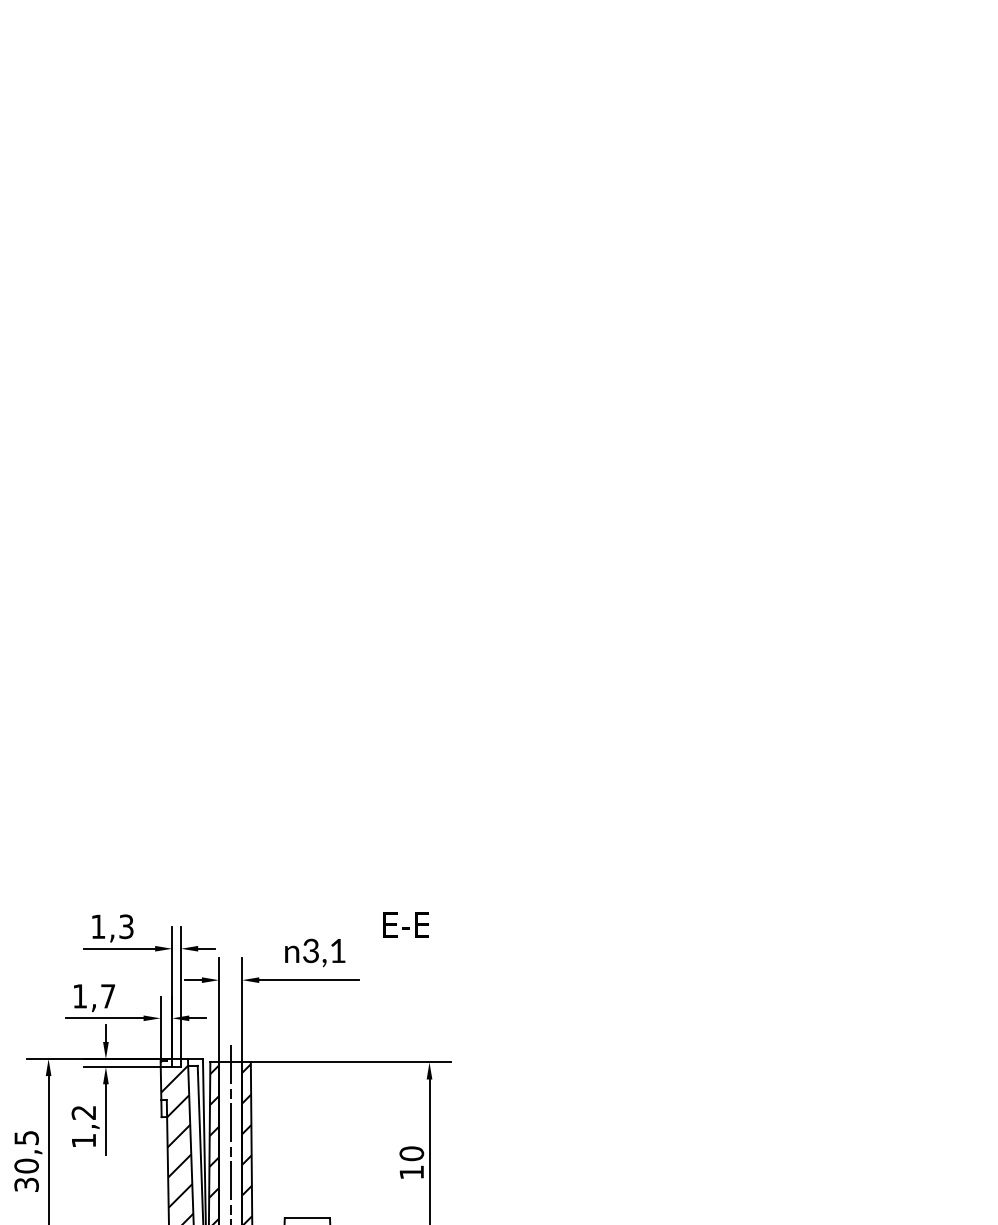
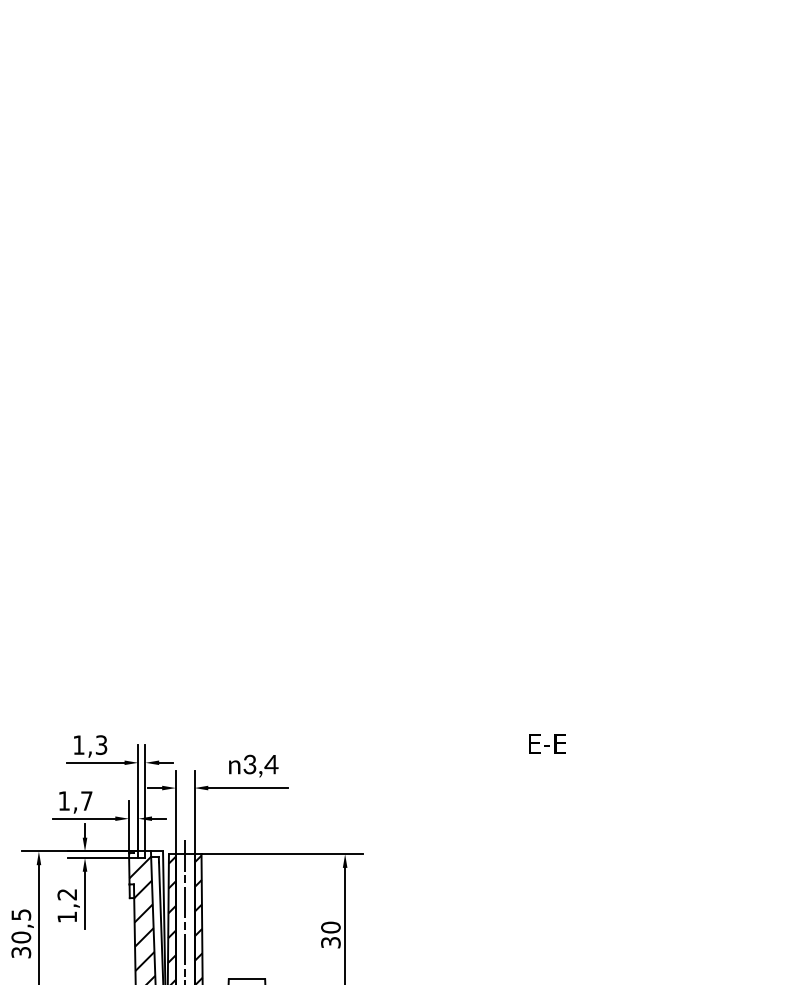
text: (406, 924) -> (547, 743), moved
text: (337, 950) -> (271, 764), 3,1 -> 3,4
text: (411, 1172) -> (330, 942), 10 -> 30

